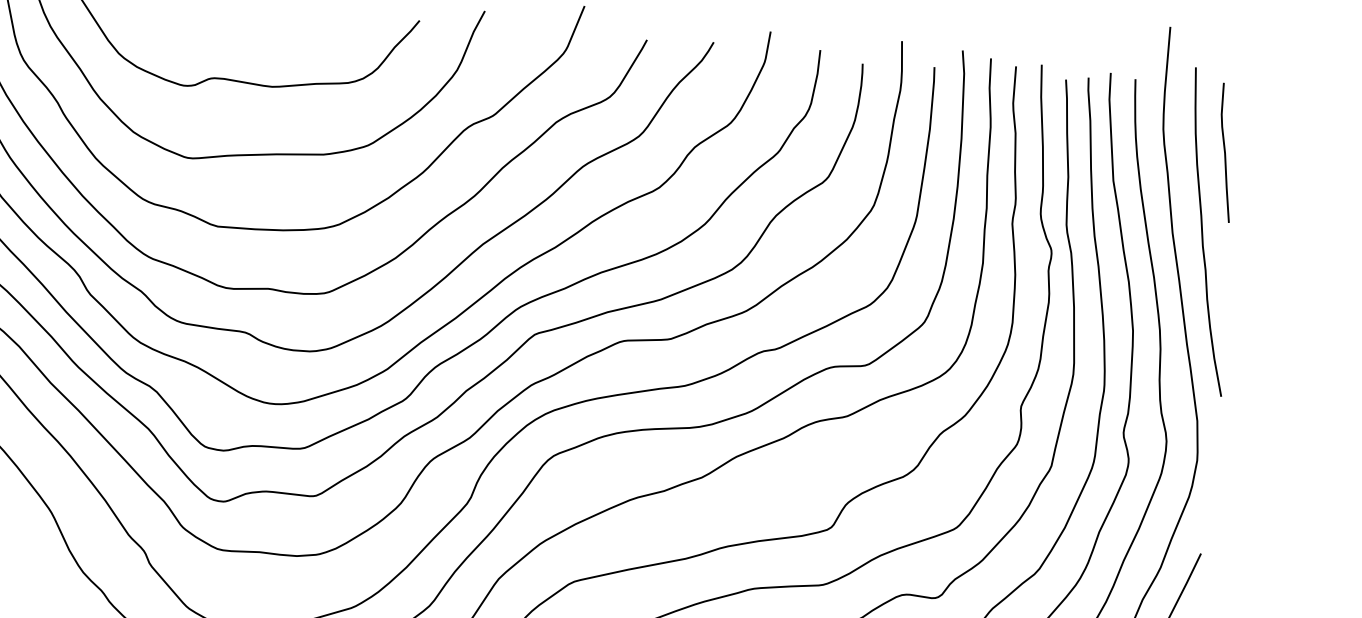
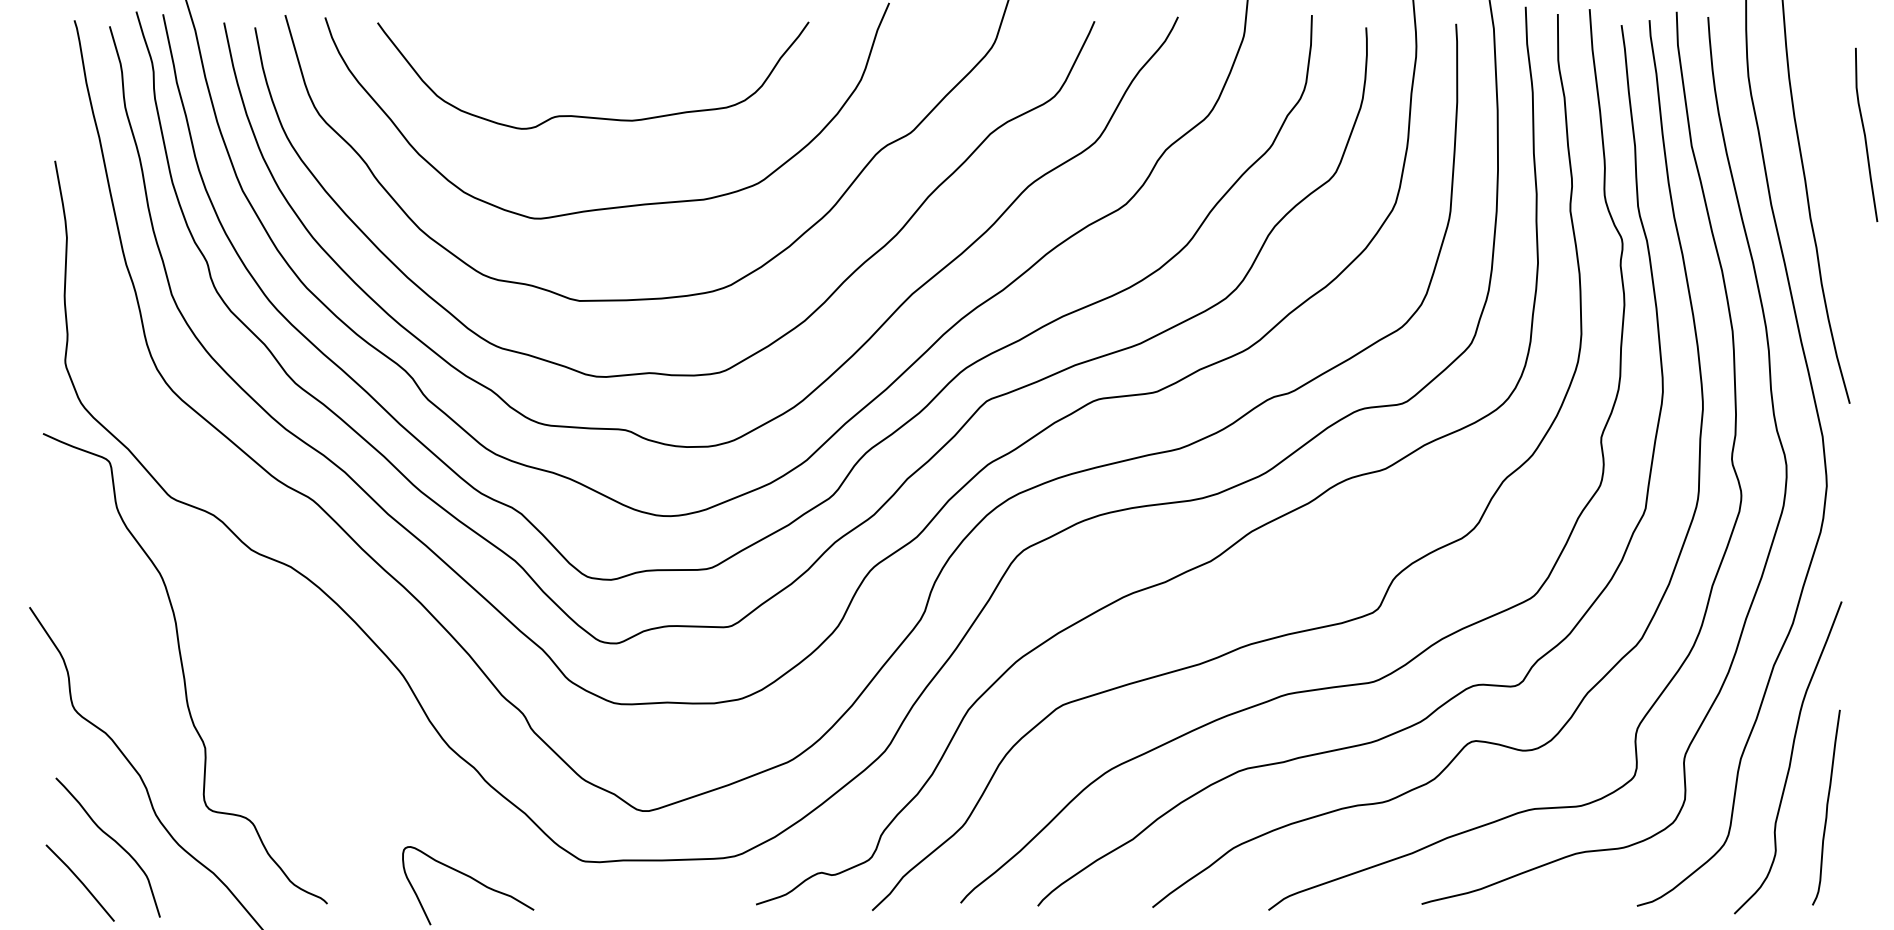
curve: (1225, 152) -> (1865, 134), moved

